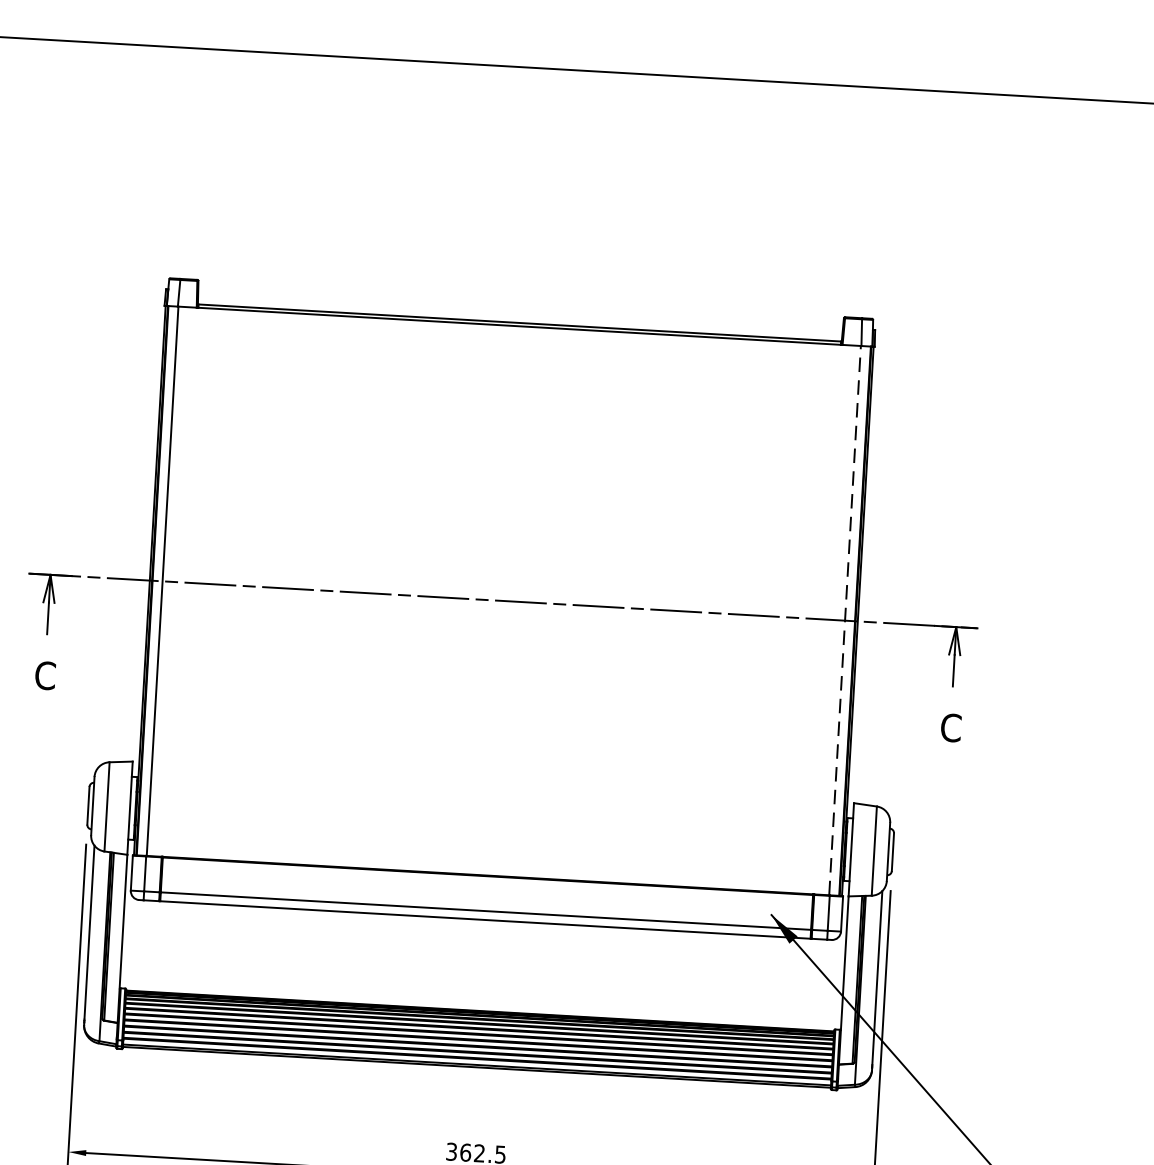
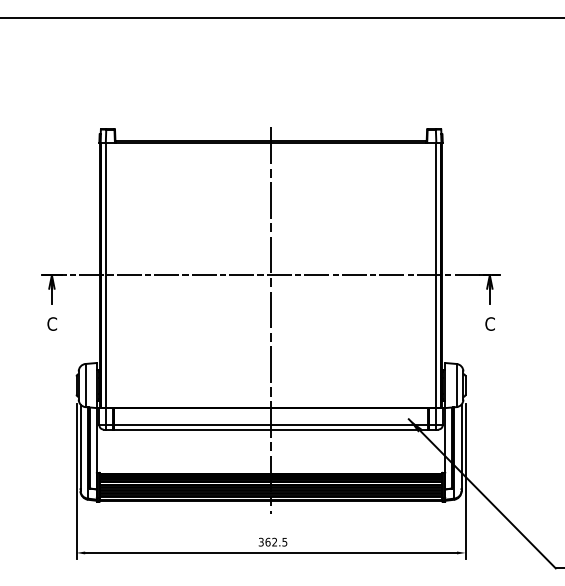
line: (845, 621) -> (436, 275), dashed -> solid
line: (499, 694) -> (271, 320), added

